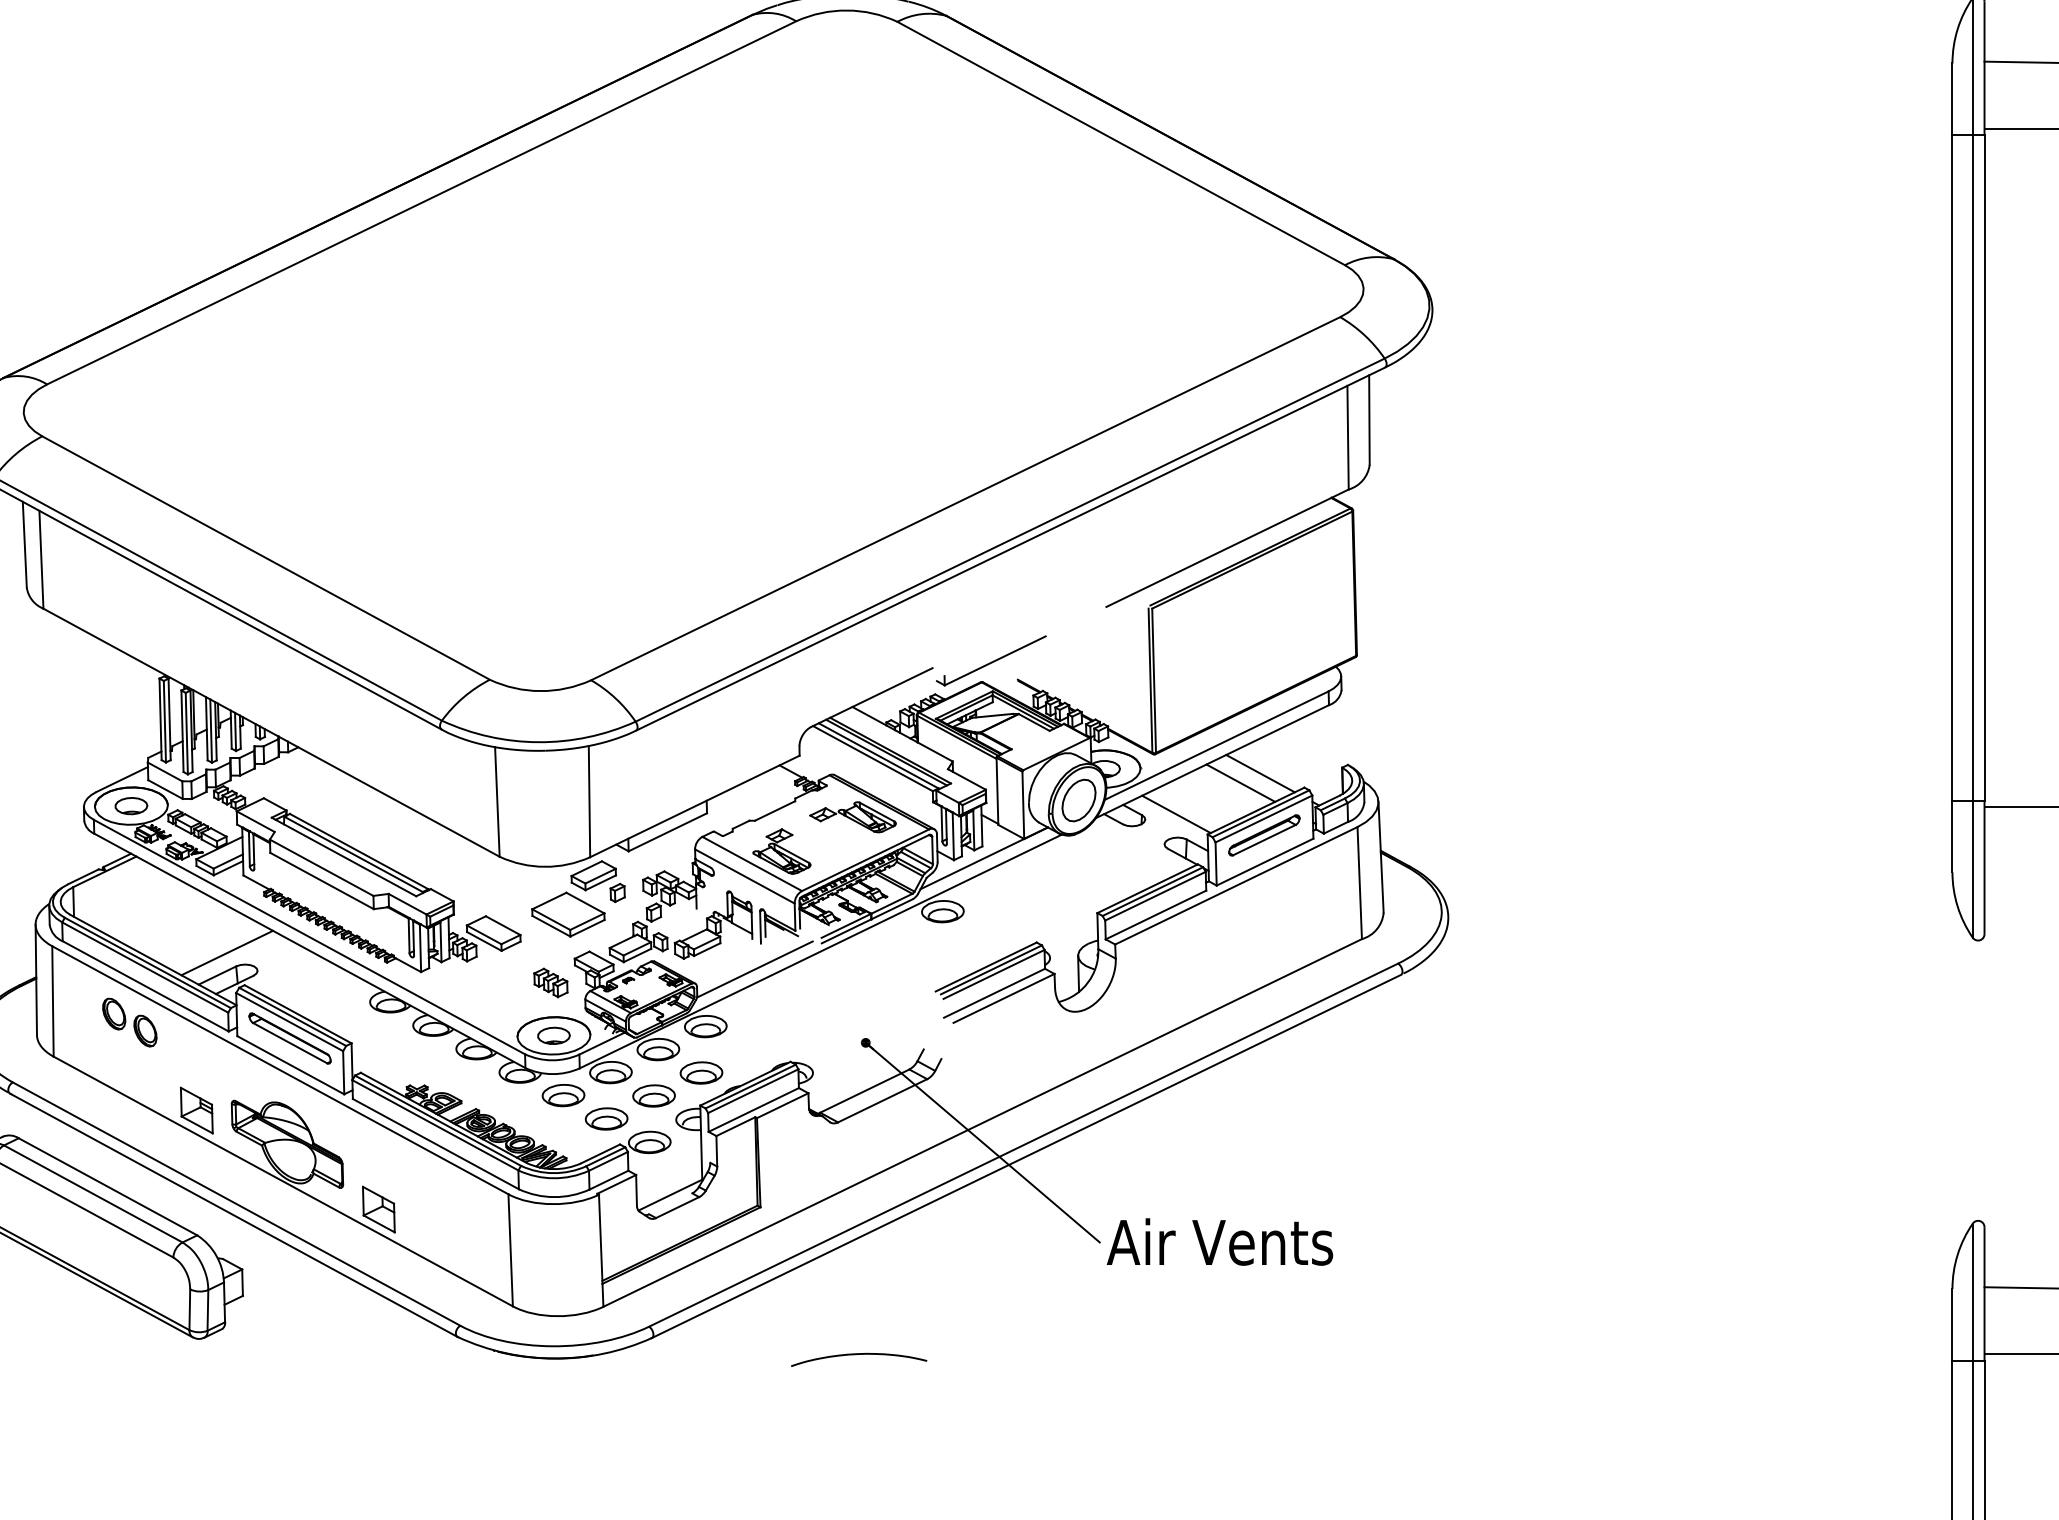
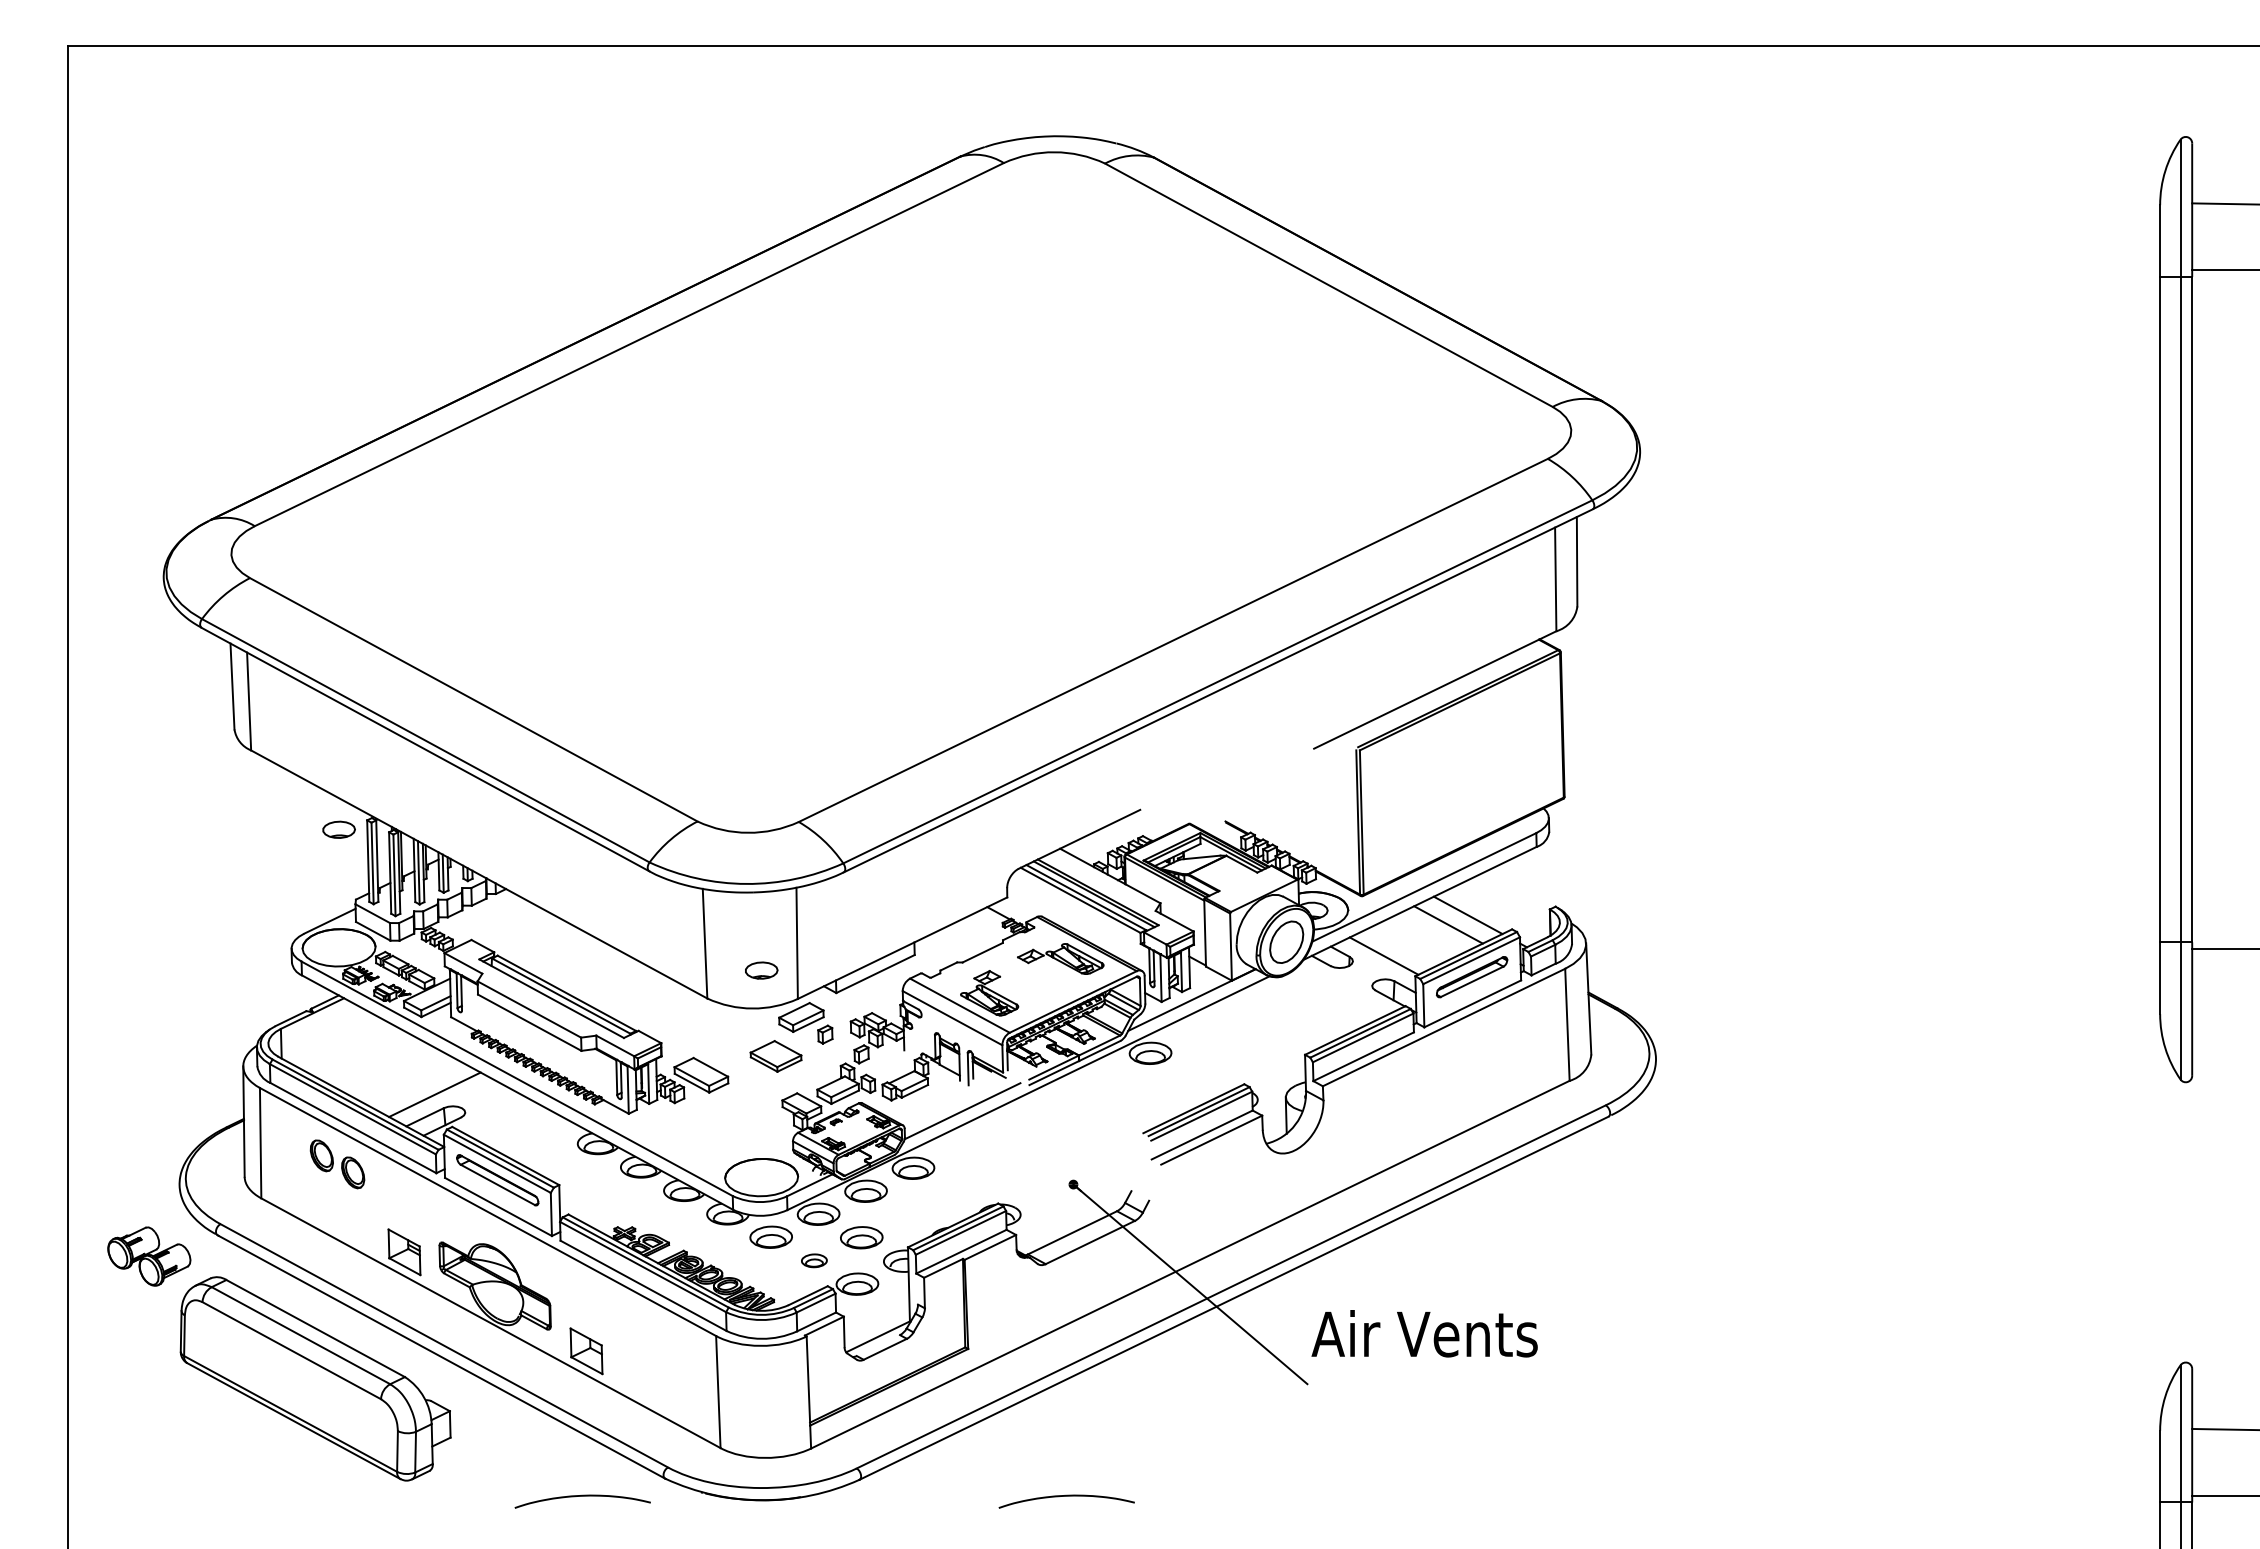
part: (990, 660) -> (1198, 802), removed
part: (130, 805) -> (338, 829), moved
part: (567, 914) -> (775, 1056), size x0.7
part: (550, 982) -> (758, 1124), removed
part: (553, 1035) -> (761, 970), moved
part: (700, 1072) -> (908, 1214), removed
part: (606, 1118) -> (814, 1260), size x0.6
text: (1219, 1241) -> (1424, 1333), moved
curve: (374, 1354) -> (582, 1496), added

